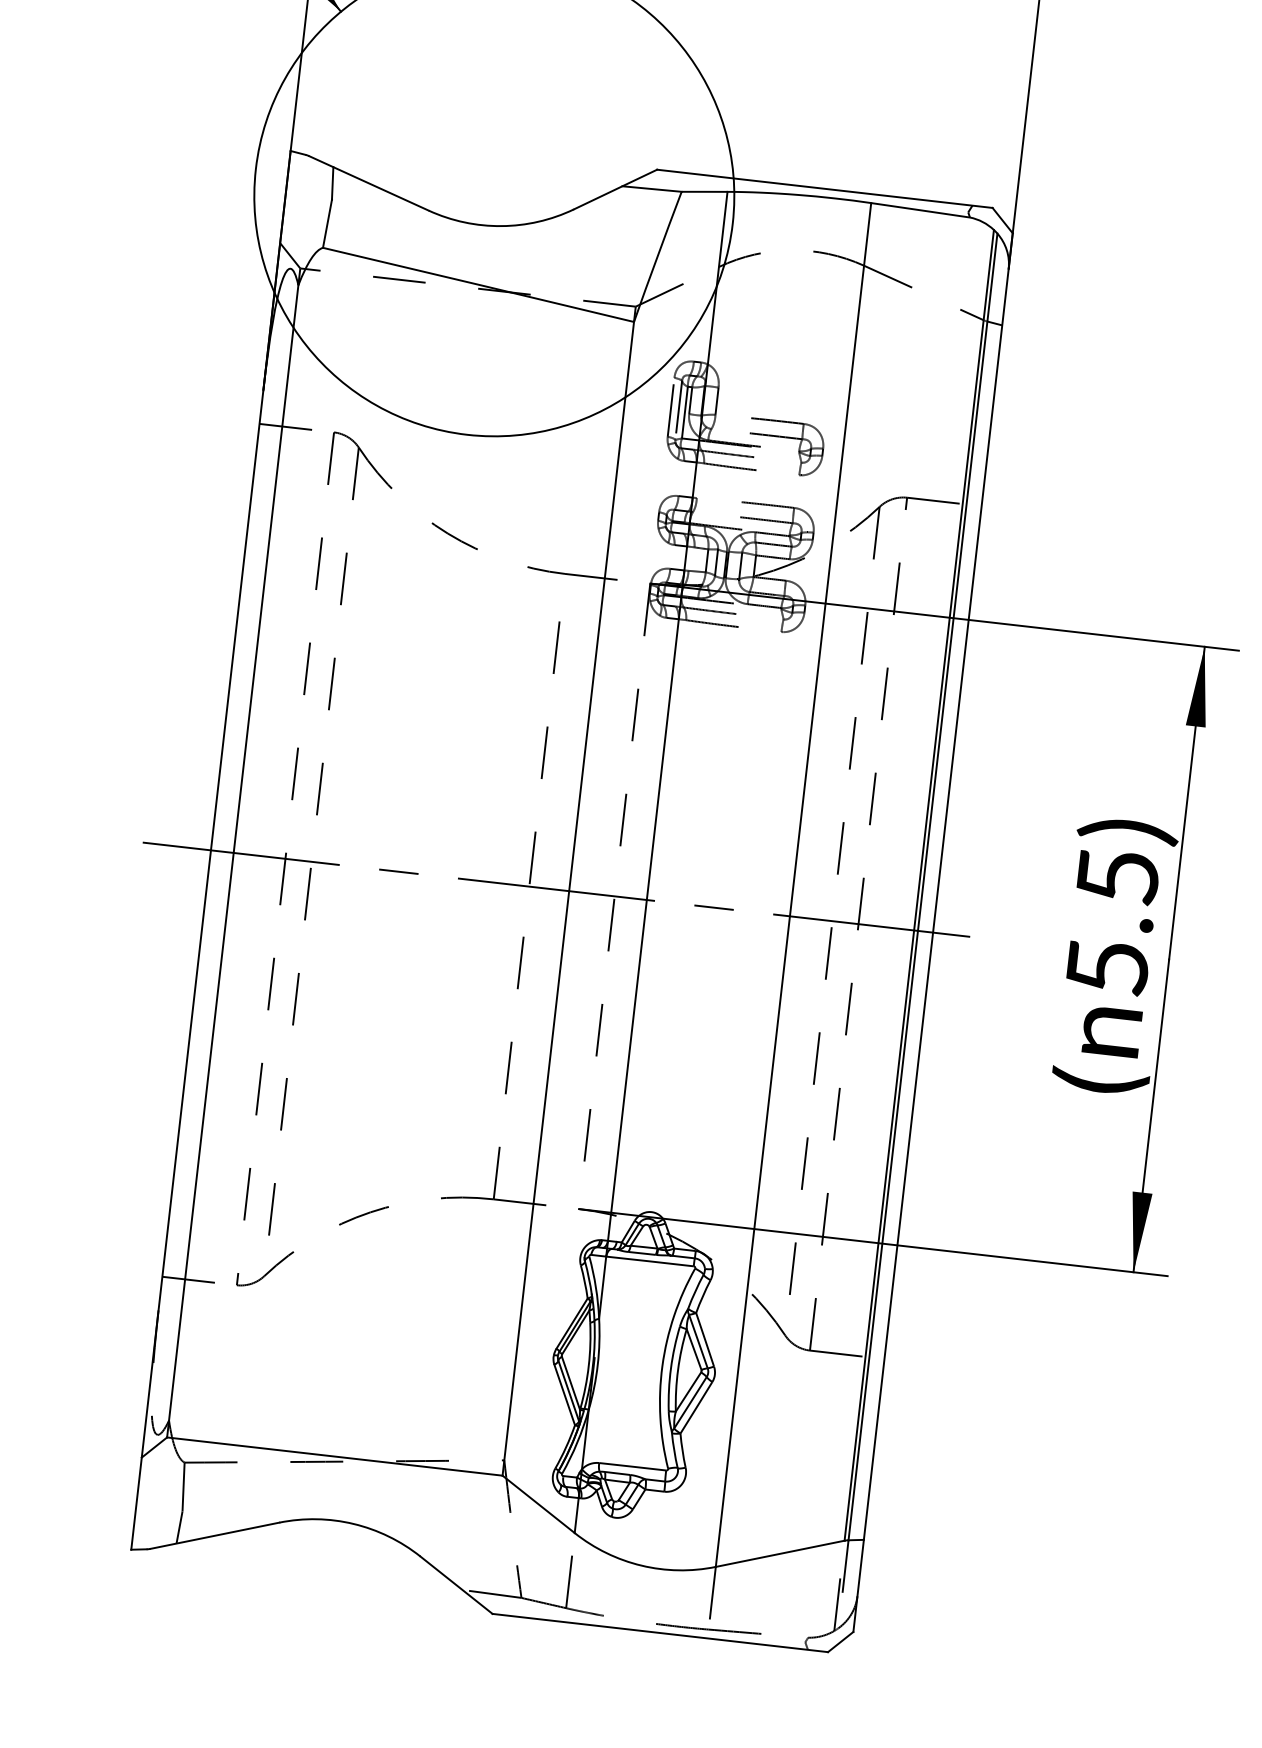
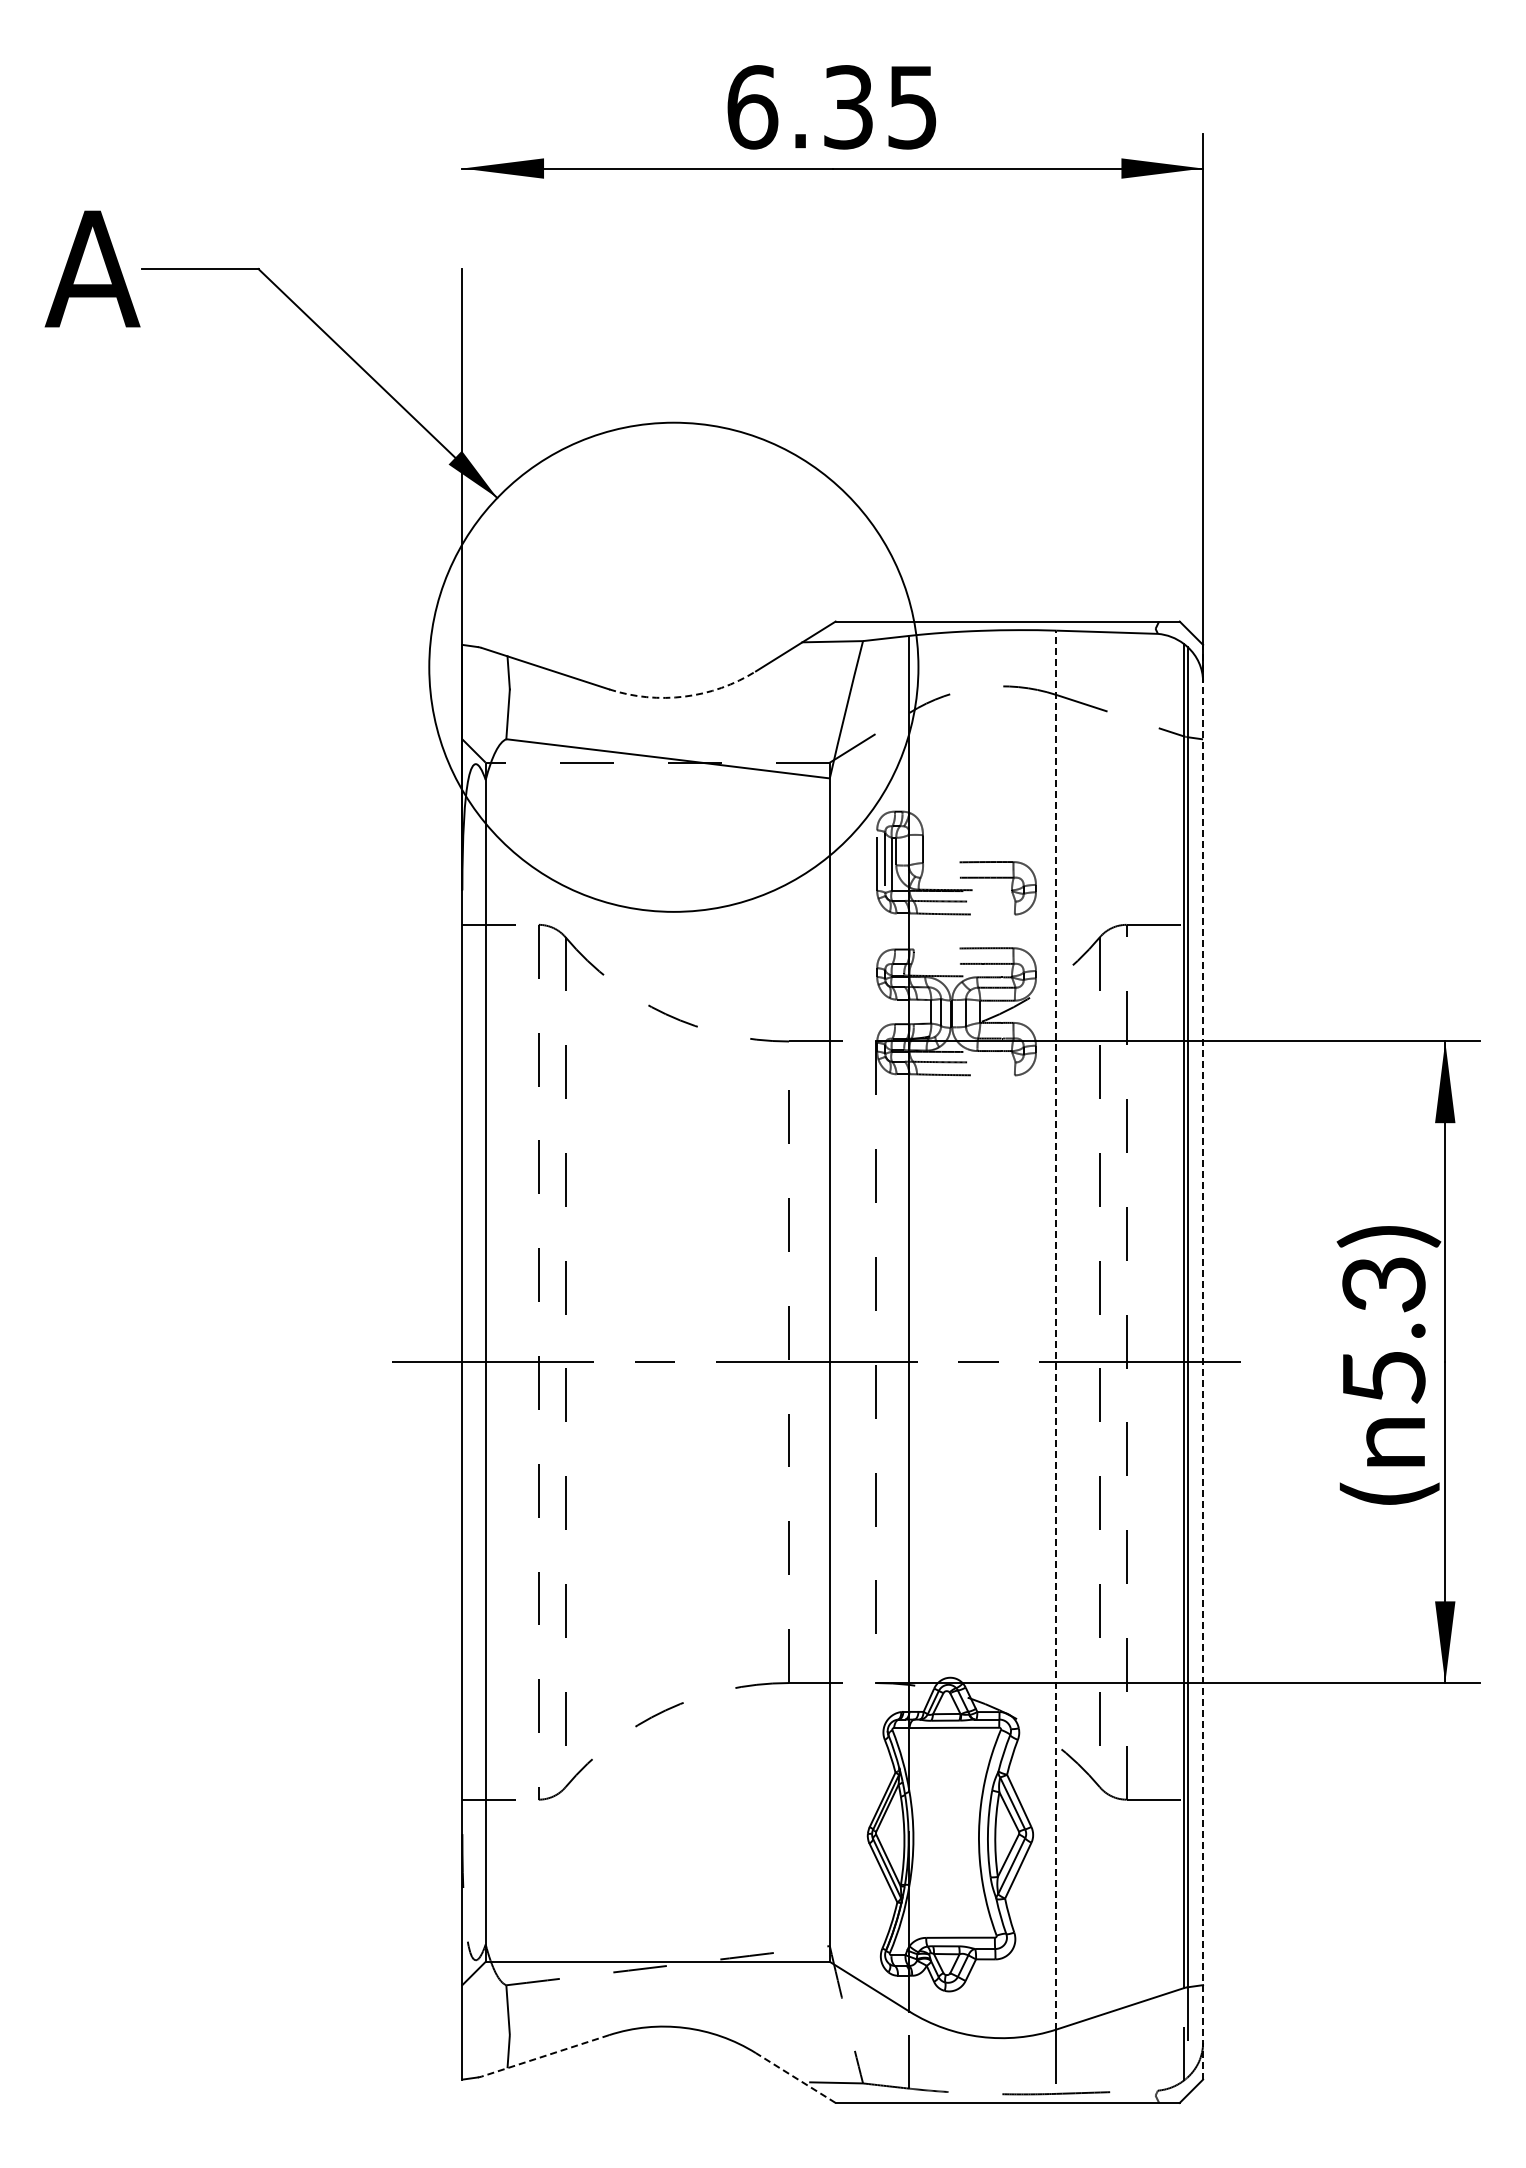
arc: (501, 225) -> (684, 696), solid -> dashed
text: (1117, 876) -> (1383, 1284), 5.5) -> 5.3)
line: (793, 884) -> (1056, 1329), solid -> dashed
line: (933, 931) -> (1203, 1361), solid -> dashed
line: (214, 1535) -> (545, 2055), solid -> dashed
line: (456, 1585) -> (795, 2078), solid -> dashed

